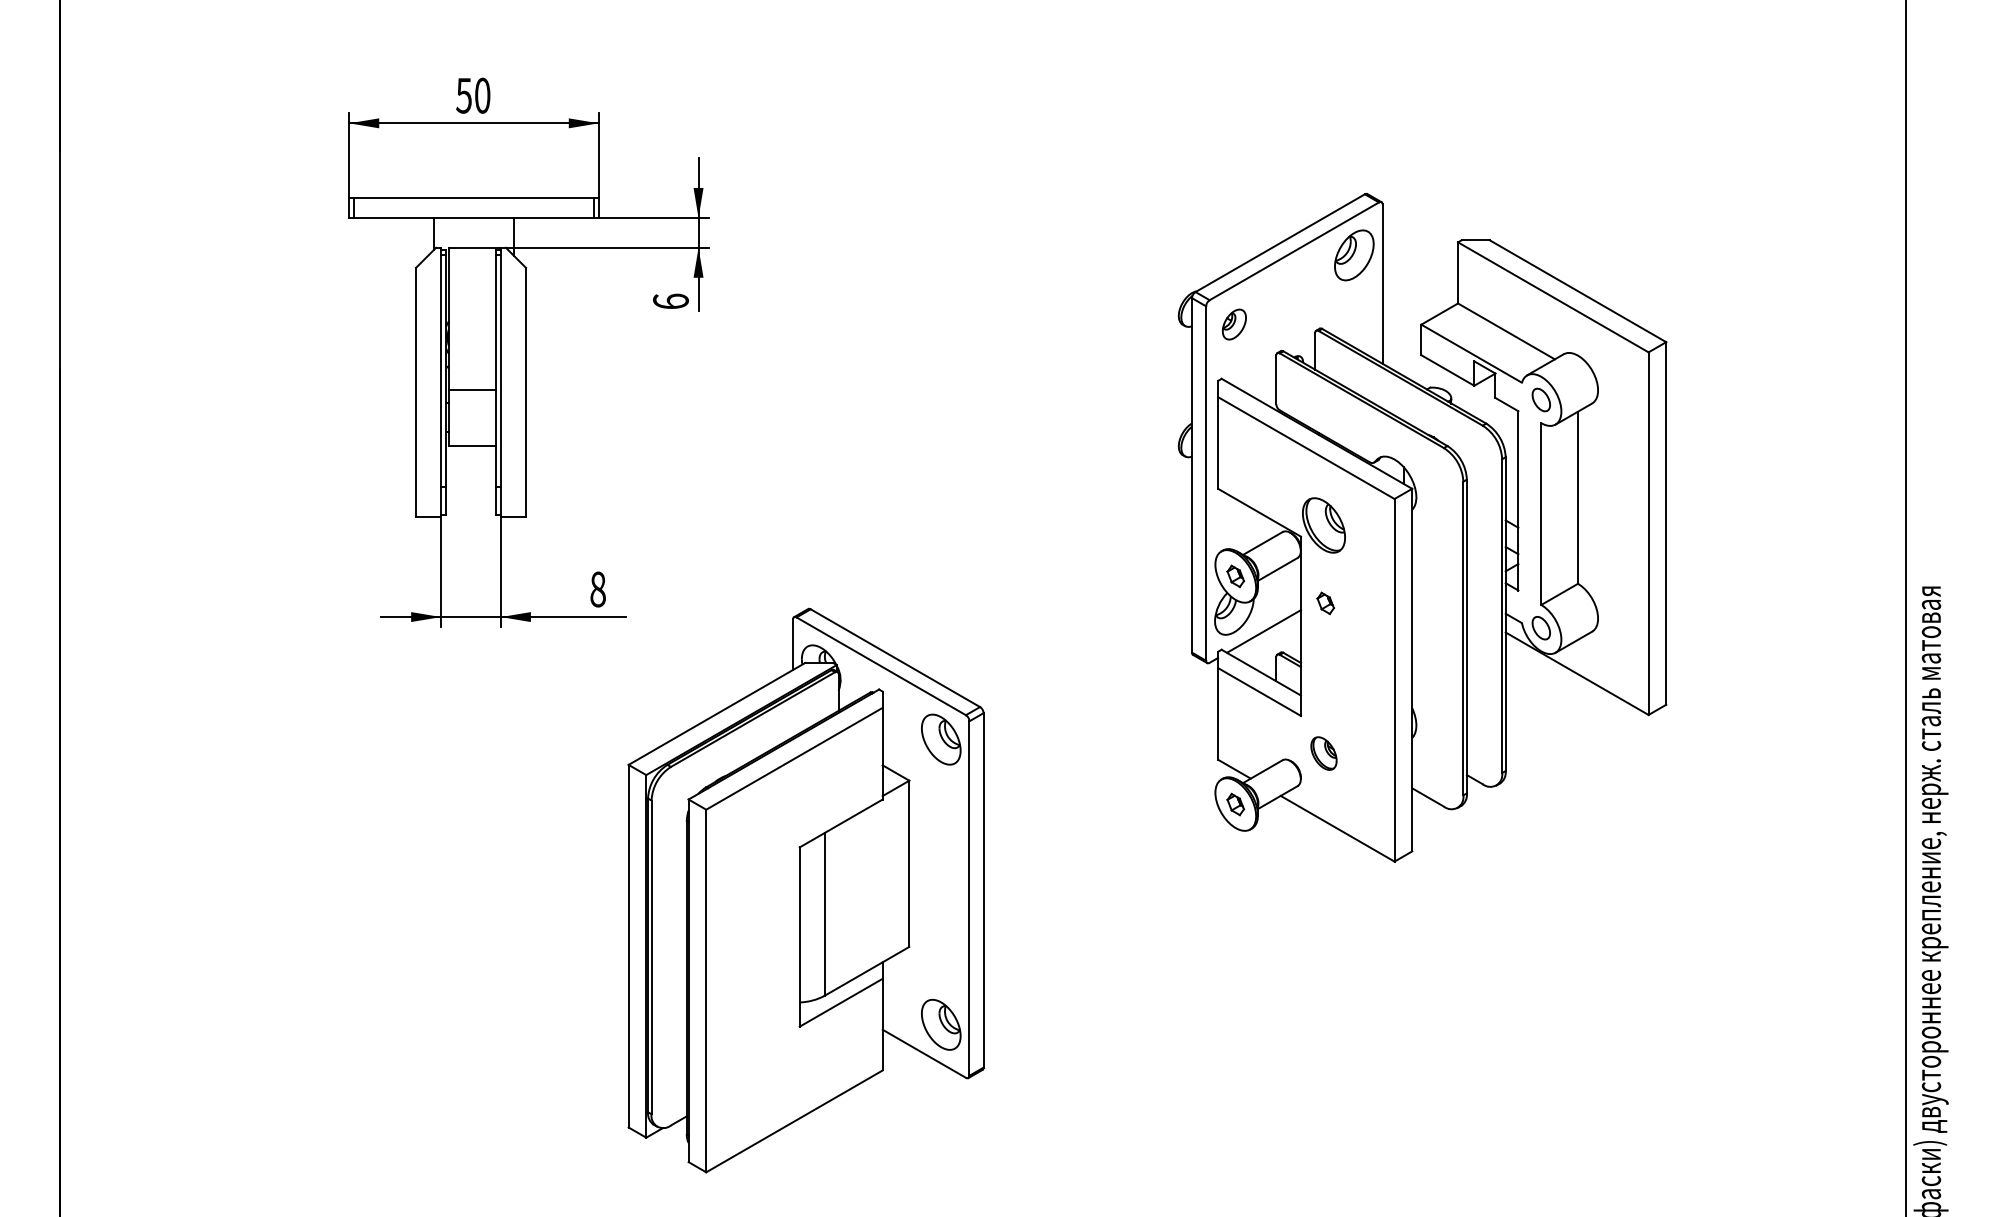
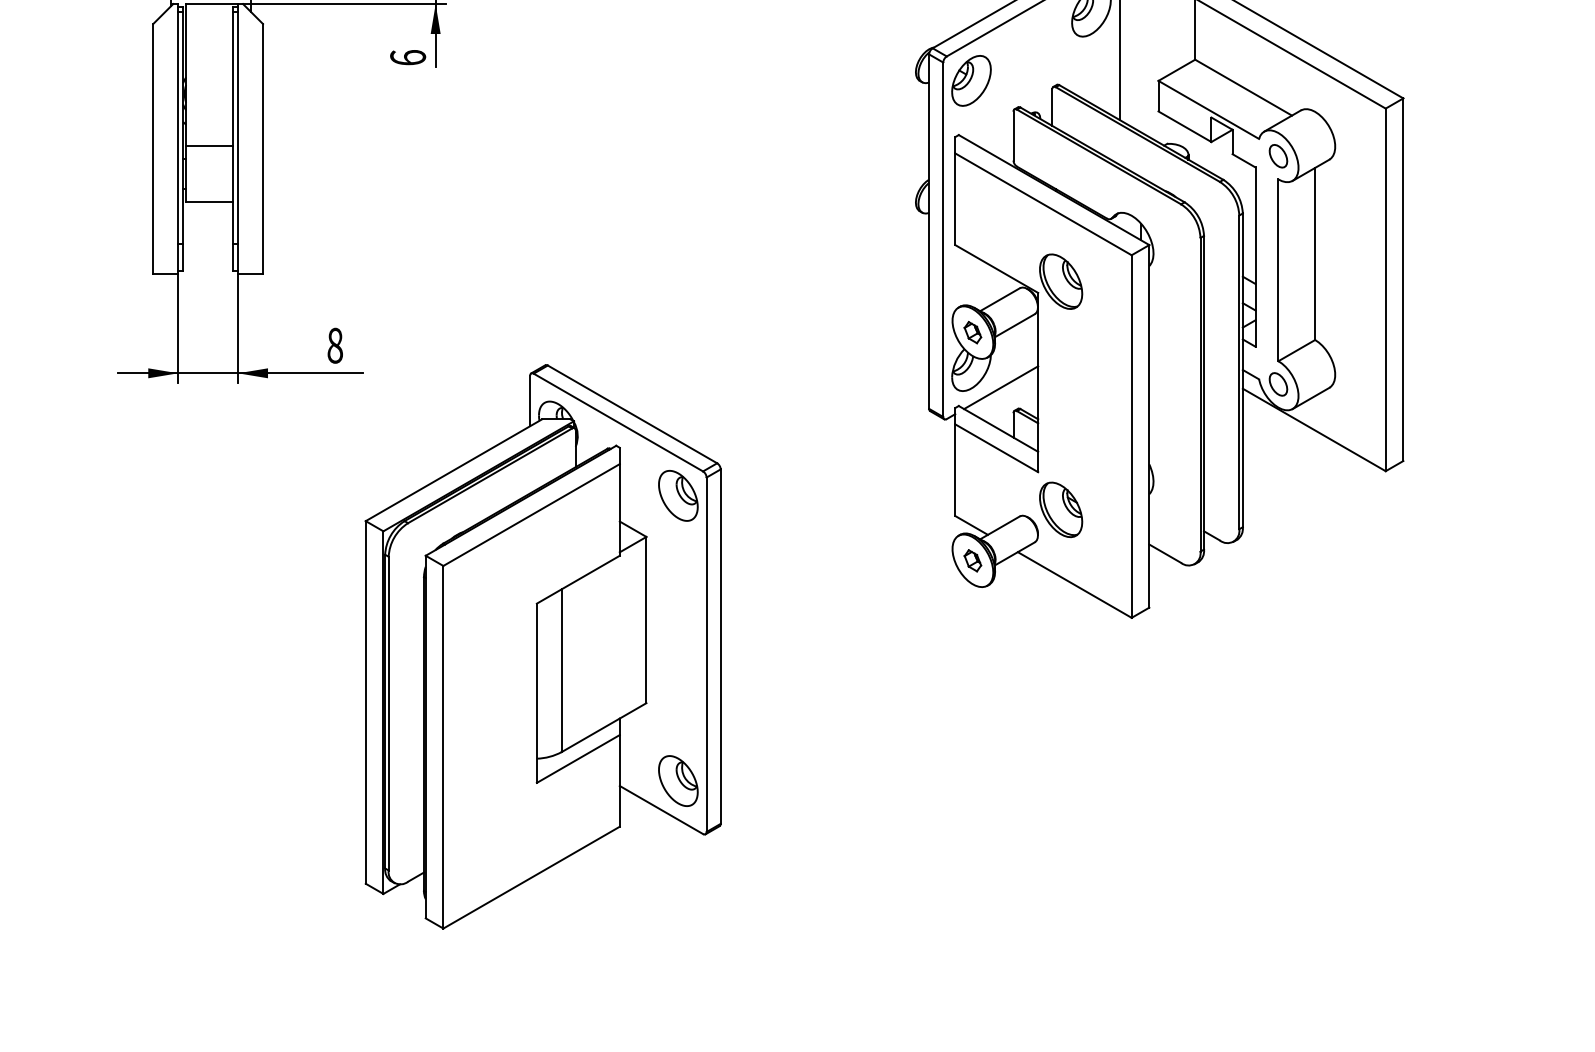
part: (1234, 324) -> (971, 80), size x1.67
part: (1325, 603) -> (1062, 359), removed
part: (1323, 753) -> (1060, 509), size x1.67

